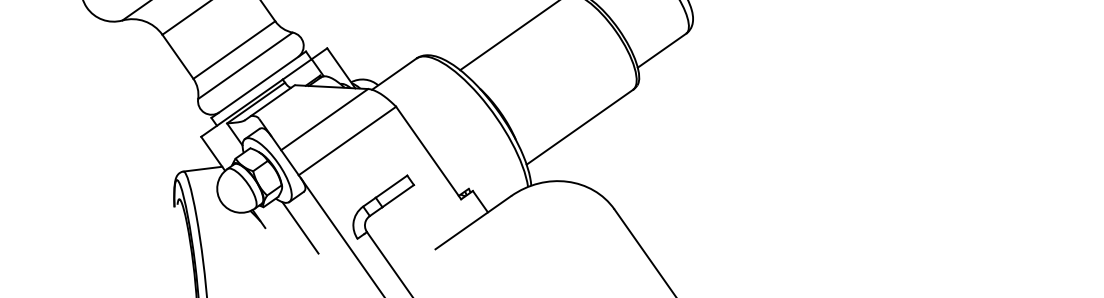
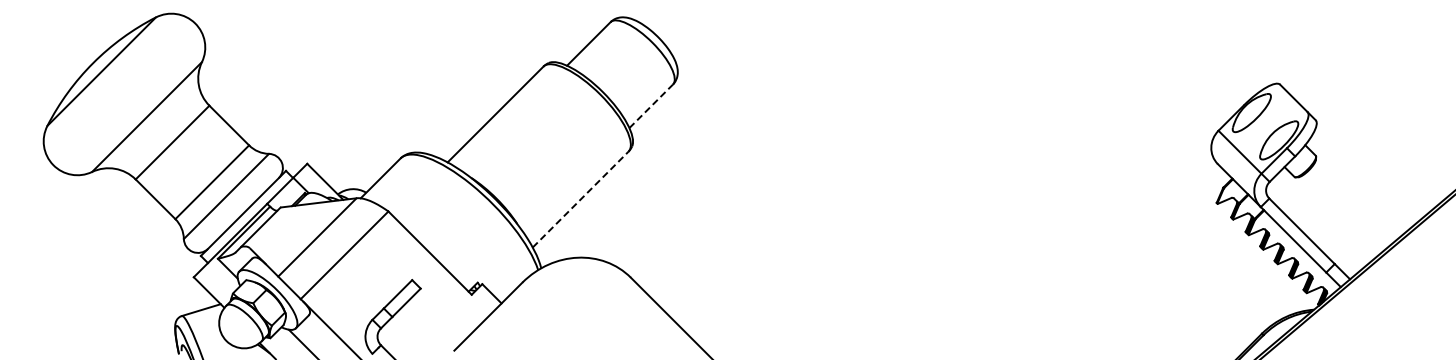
line: (662, 50) -> (651, 106), solid -> dashed
line: (579, 127) -> (580, 199), solid -> dashed

